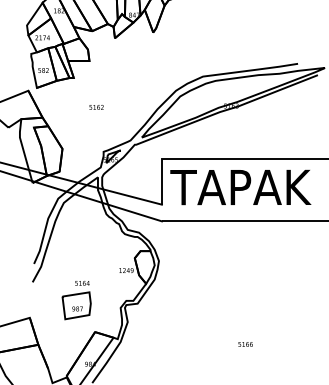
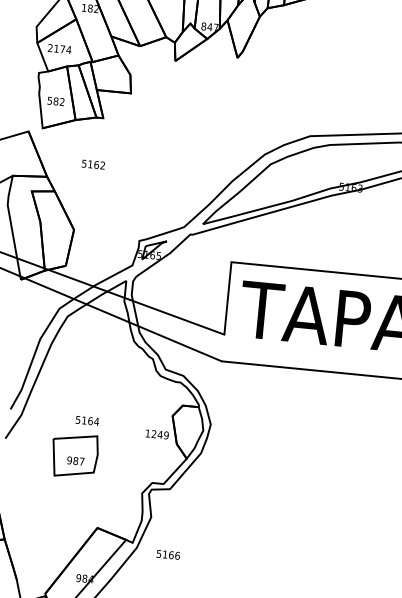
text: (96, 107) -> (93, 164), moved
part: (76, 300) -> (75, 447), moved
text: (245, 344) -> (168, 554), moved

